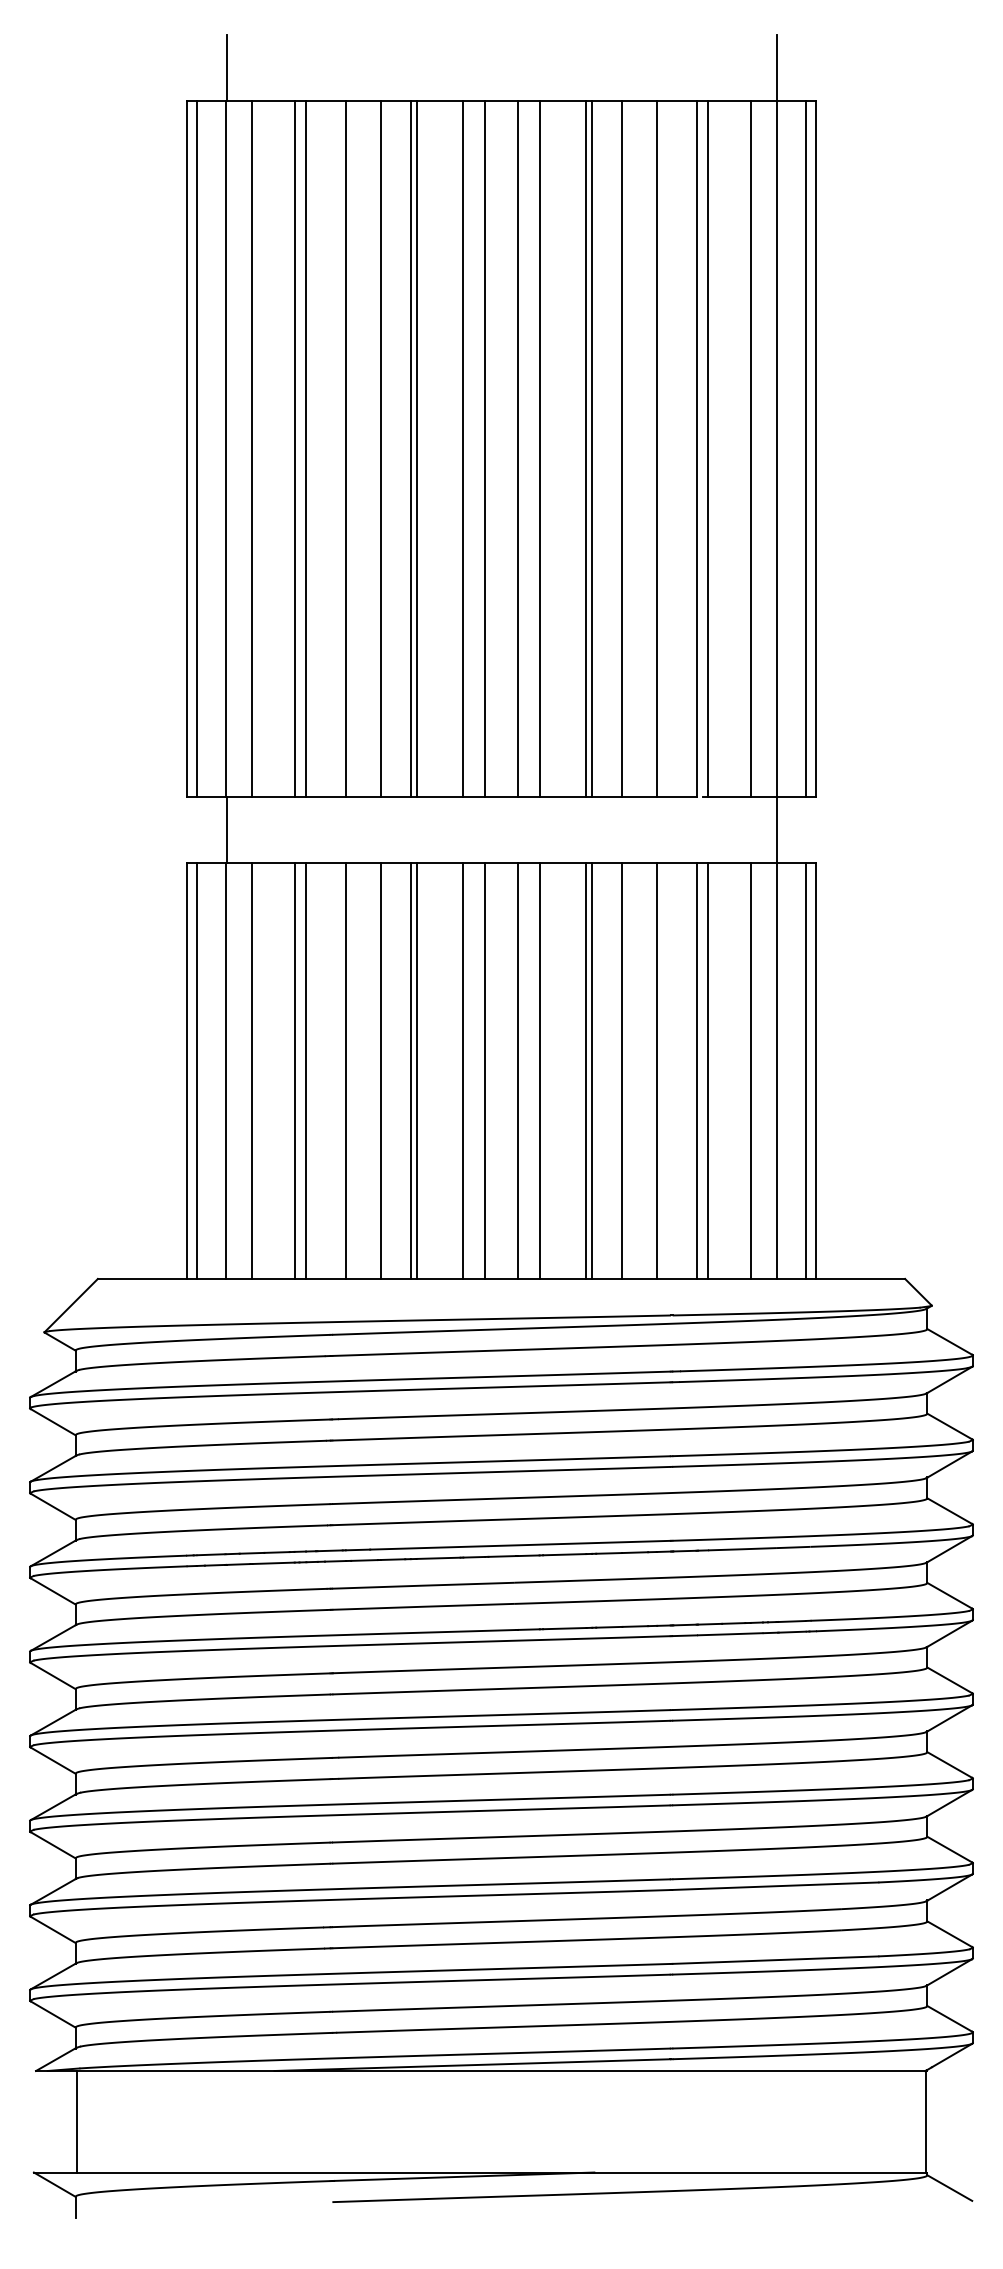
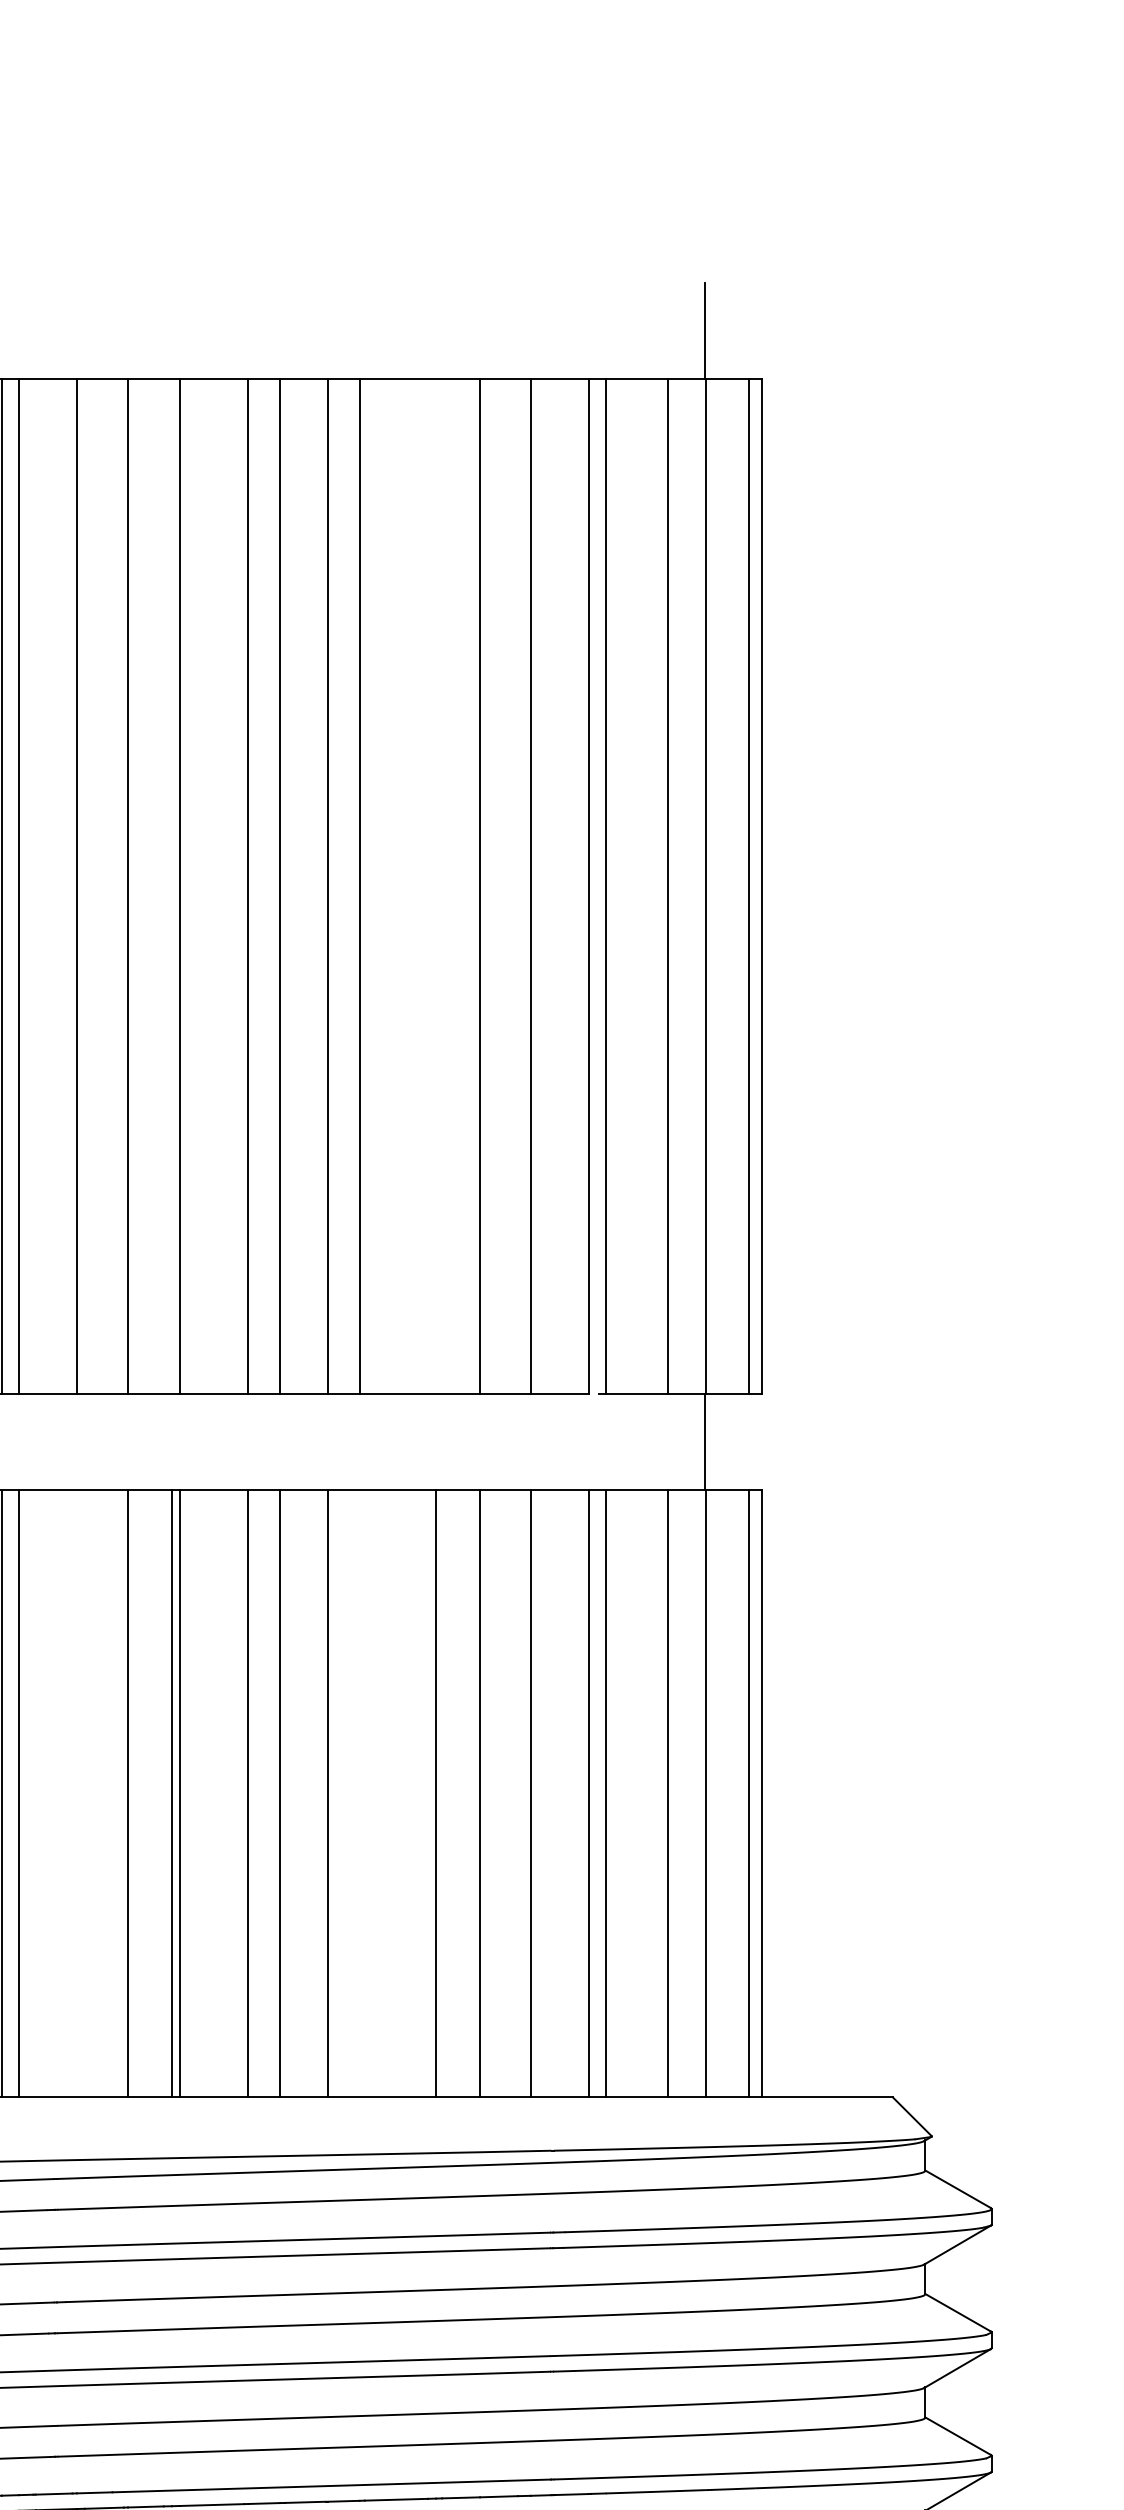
line: (410, 448) -> (171, 885), removed
line: (586, 448) -> (428, 885), removed
line: (592, 448) -> (436, 885), removed
line: (346, 1070) -> (77, 1793), removed
line: (539, 1070) -> (359, 1793), removed
line: (586, 1070) -> (428, 1793), removed

